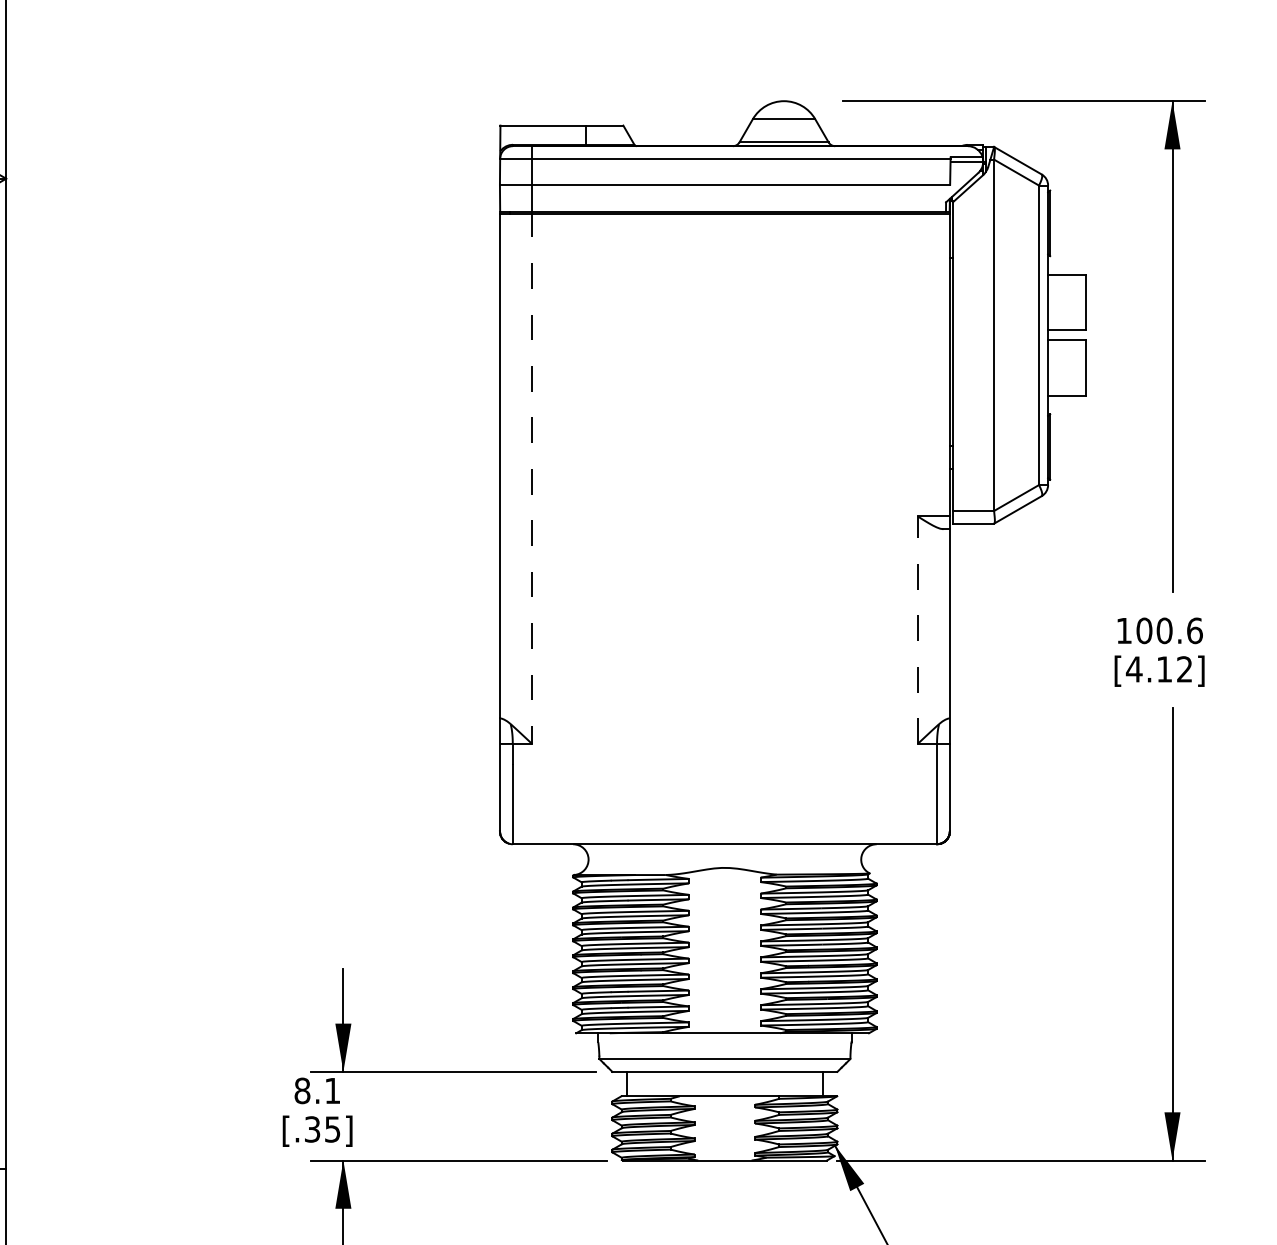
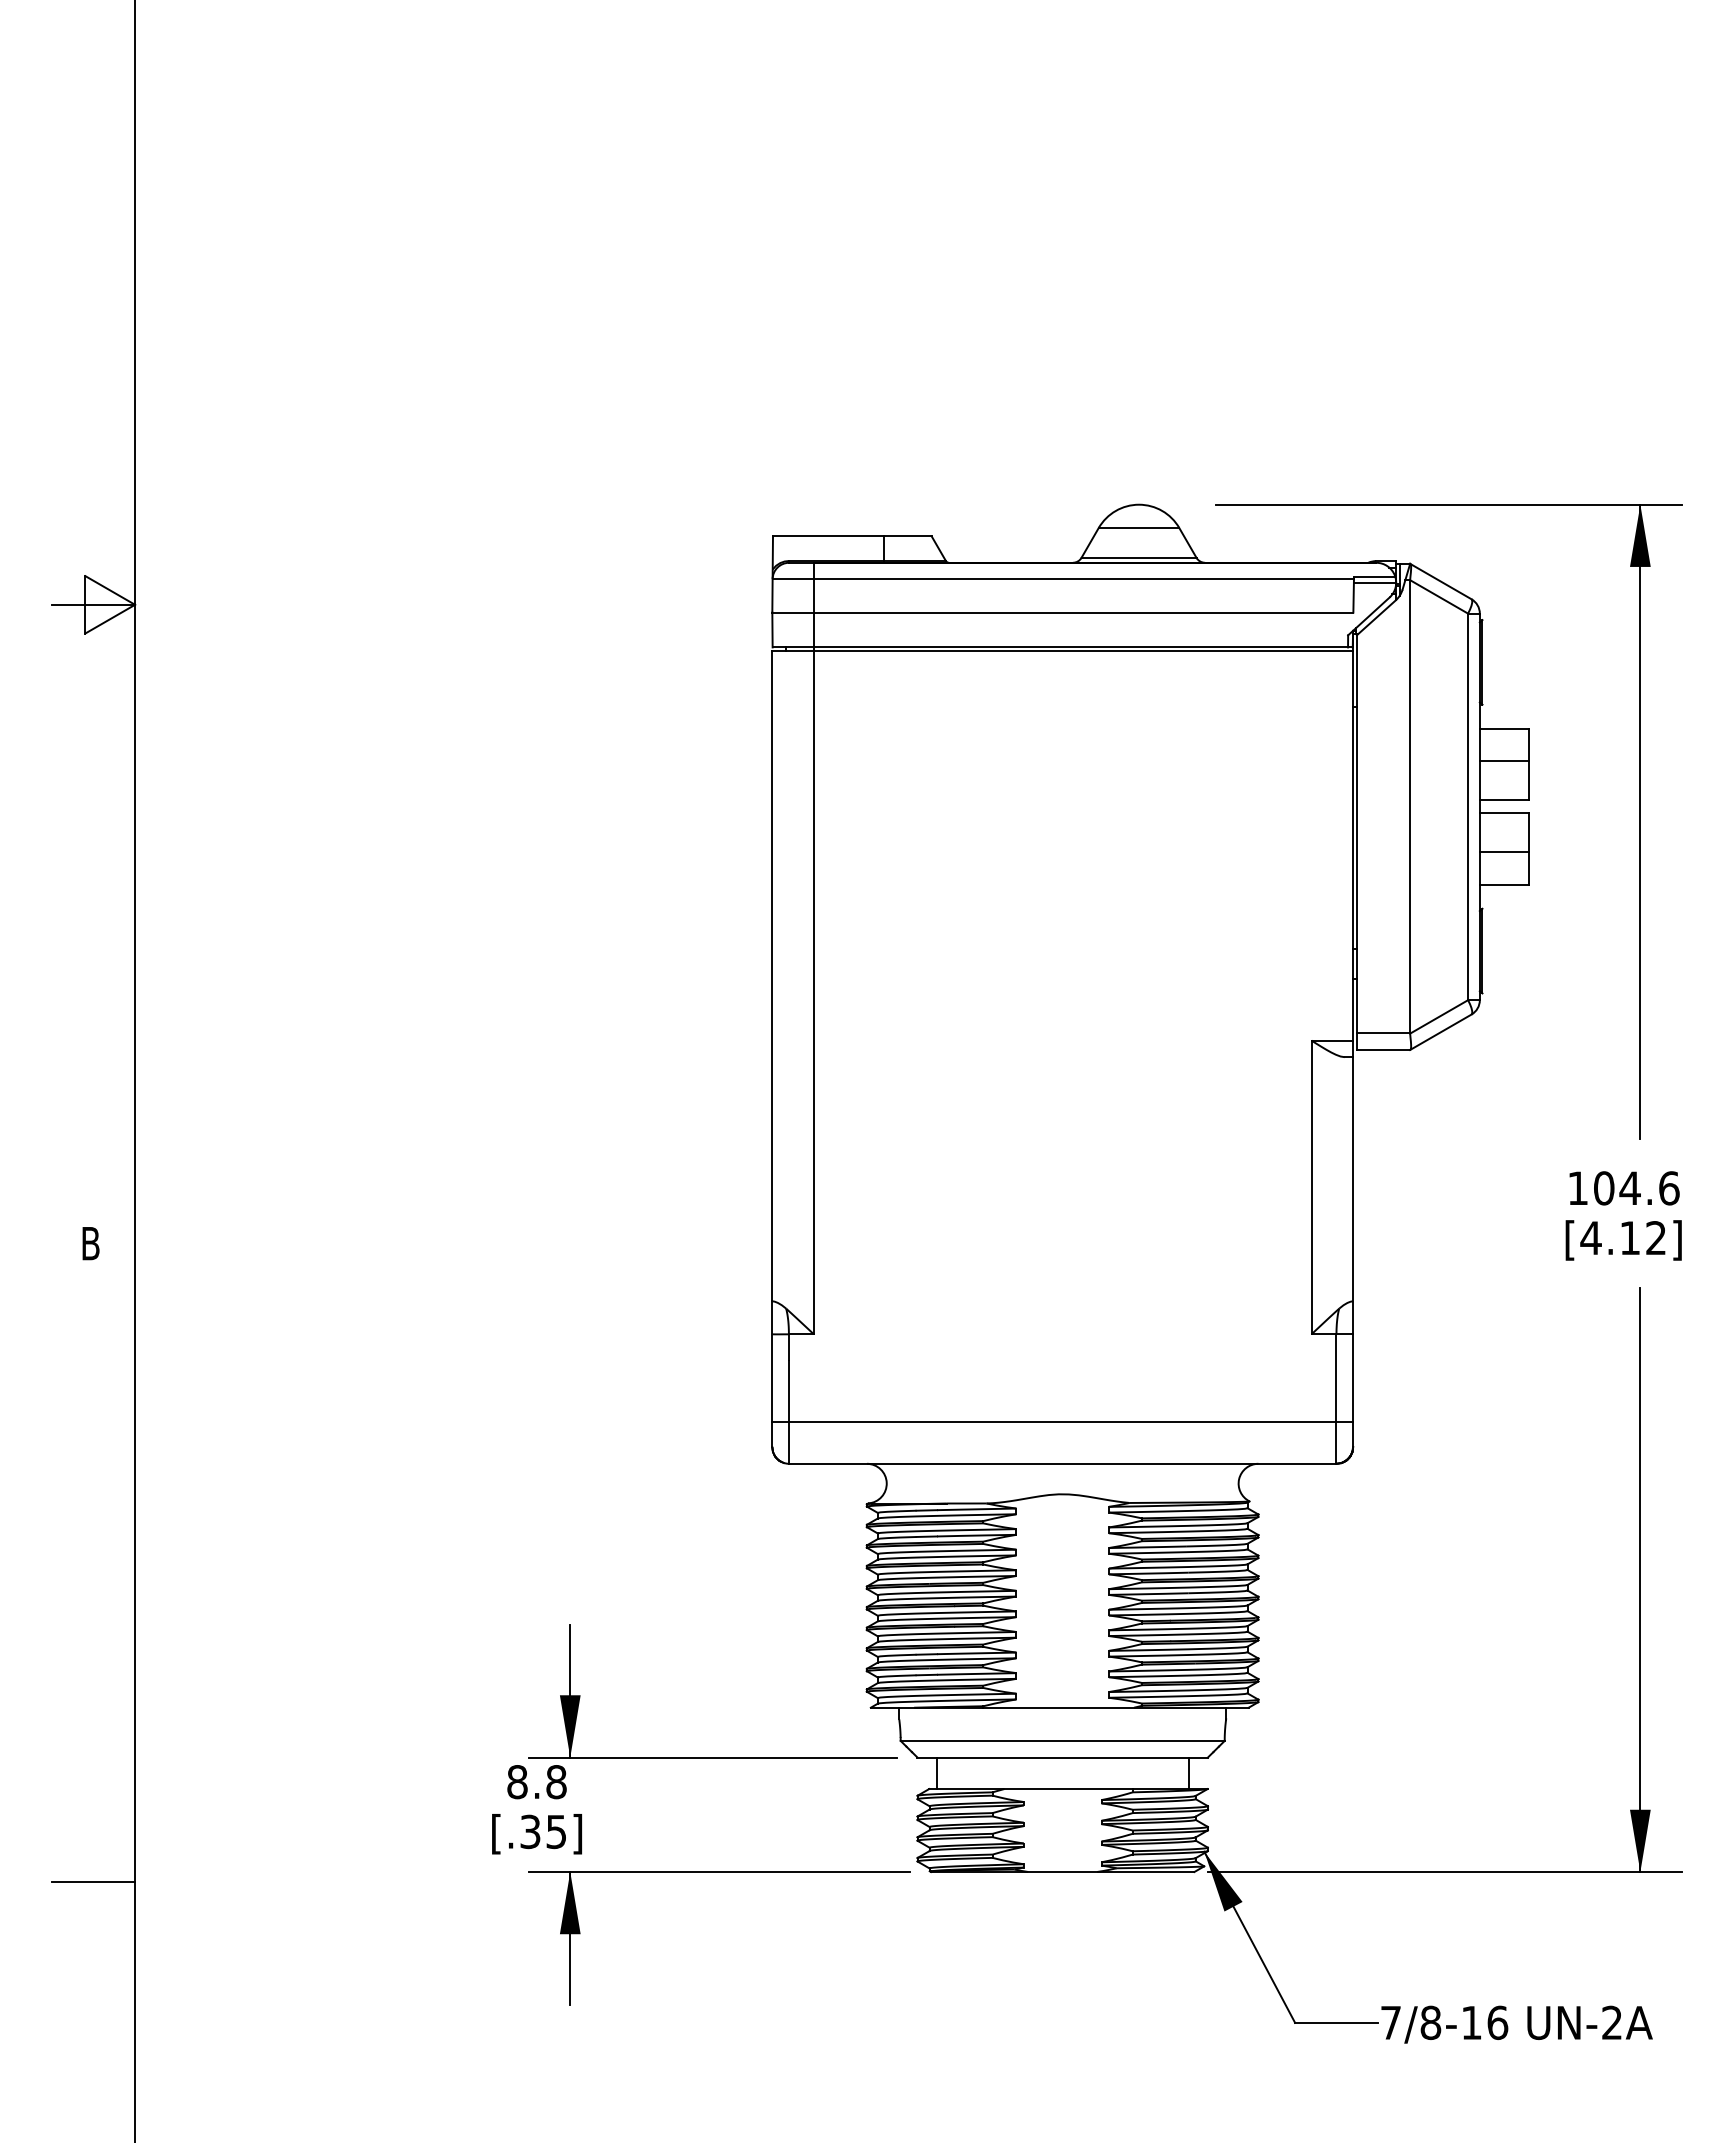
line: (1067, 300) -> (1504, 761), added
line: (1067, 370) -> (1504, 852), added
line: (531, 478) -> (813, 991), dashed -> solid
line: (917, 630) -> (1311, 1187), dashed -> solid
text: (1164, 630) -> (1629, 1188), 100.6 -> 104.6
line: (724, 812) -> (1062, 1422), added
text: (332, 1091) -> (556, 1782), 8.1 -> 8.8

